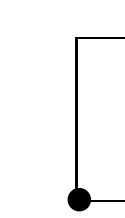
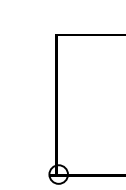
fill: (79, 199) -> (58, 174), removed

